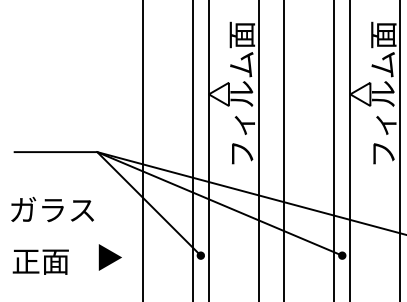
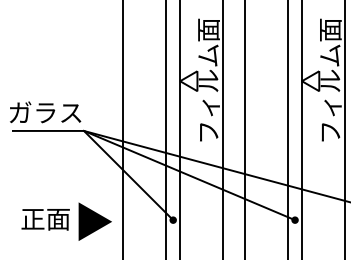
text: (52, 209) -> (45, 112), moved
part: (110, 257) -> (95, 221), size x1.67
text: (40, 261) -> (45, 219), moved

